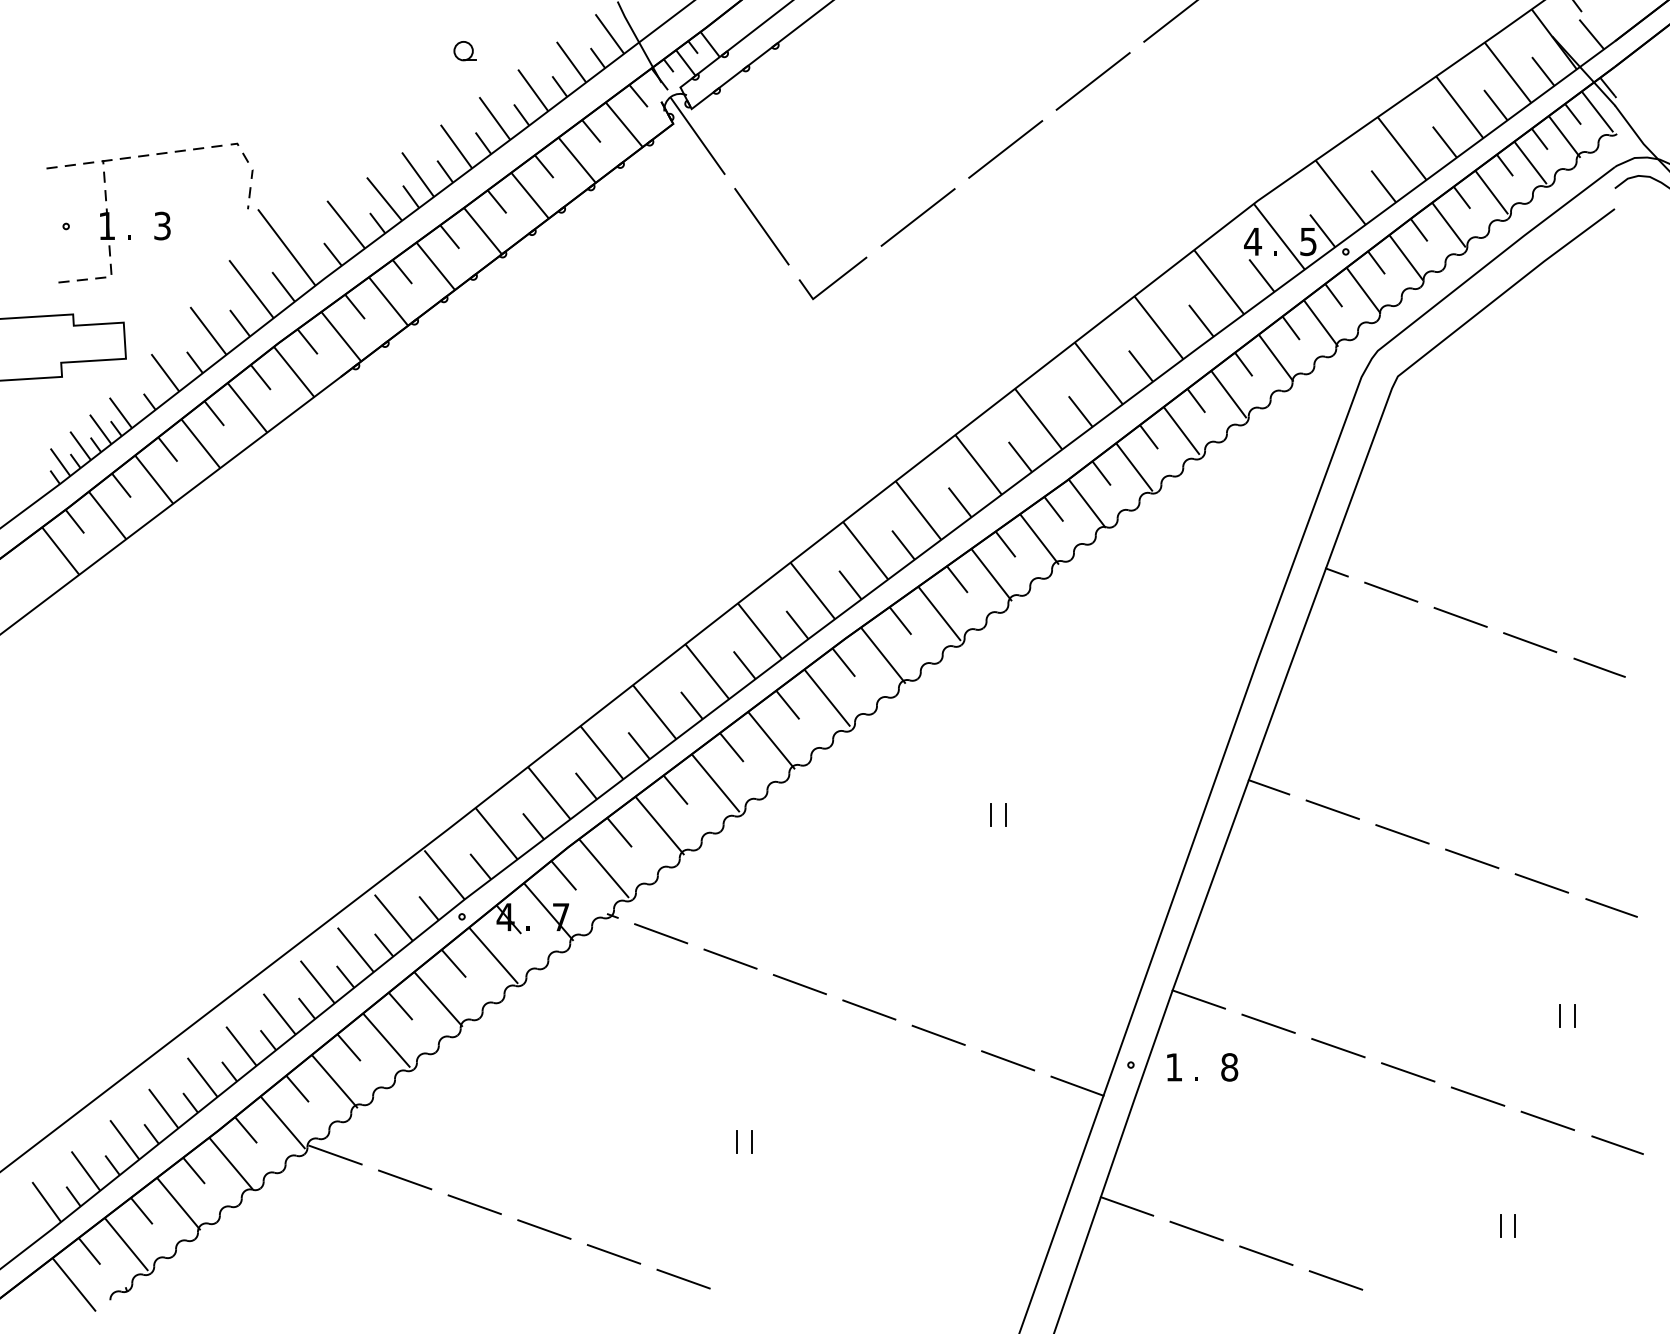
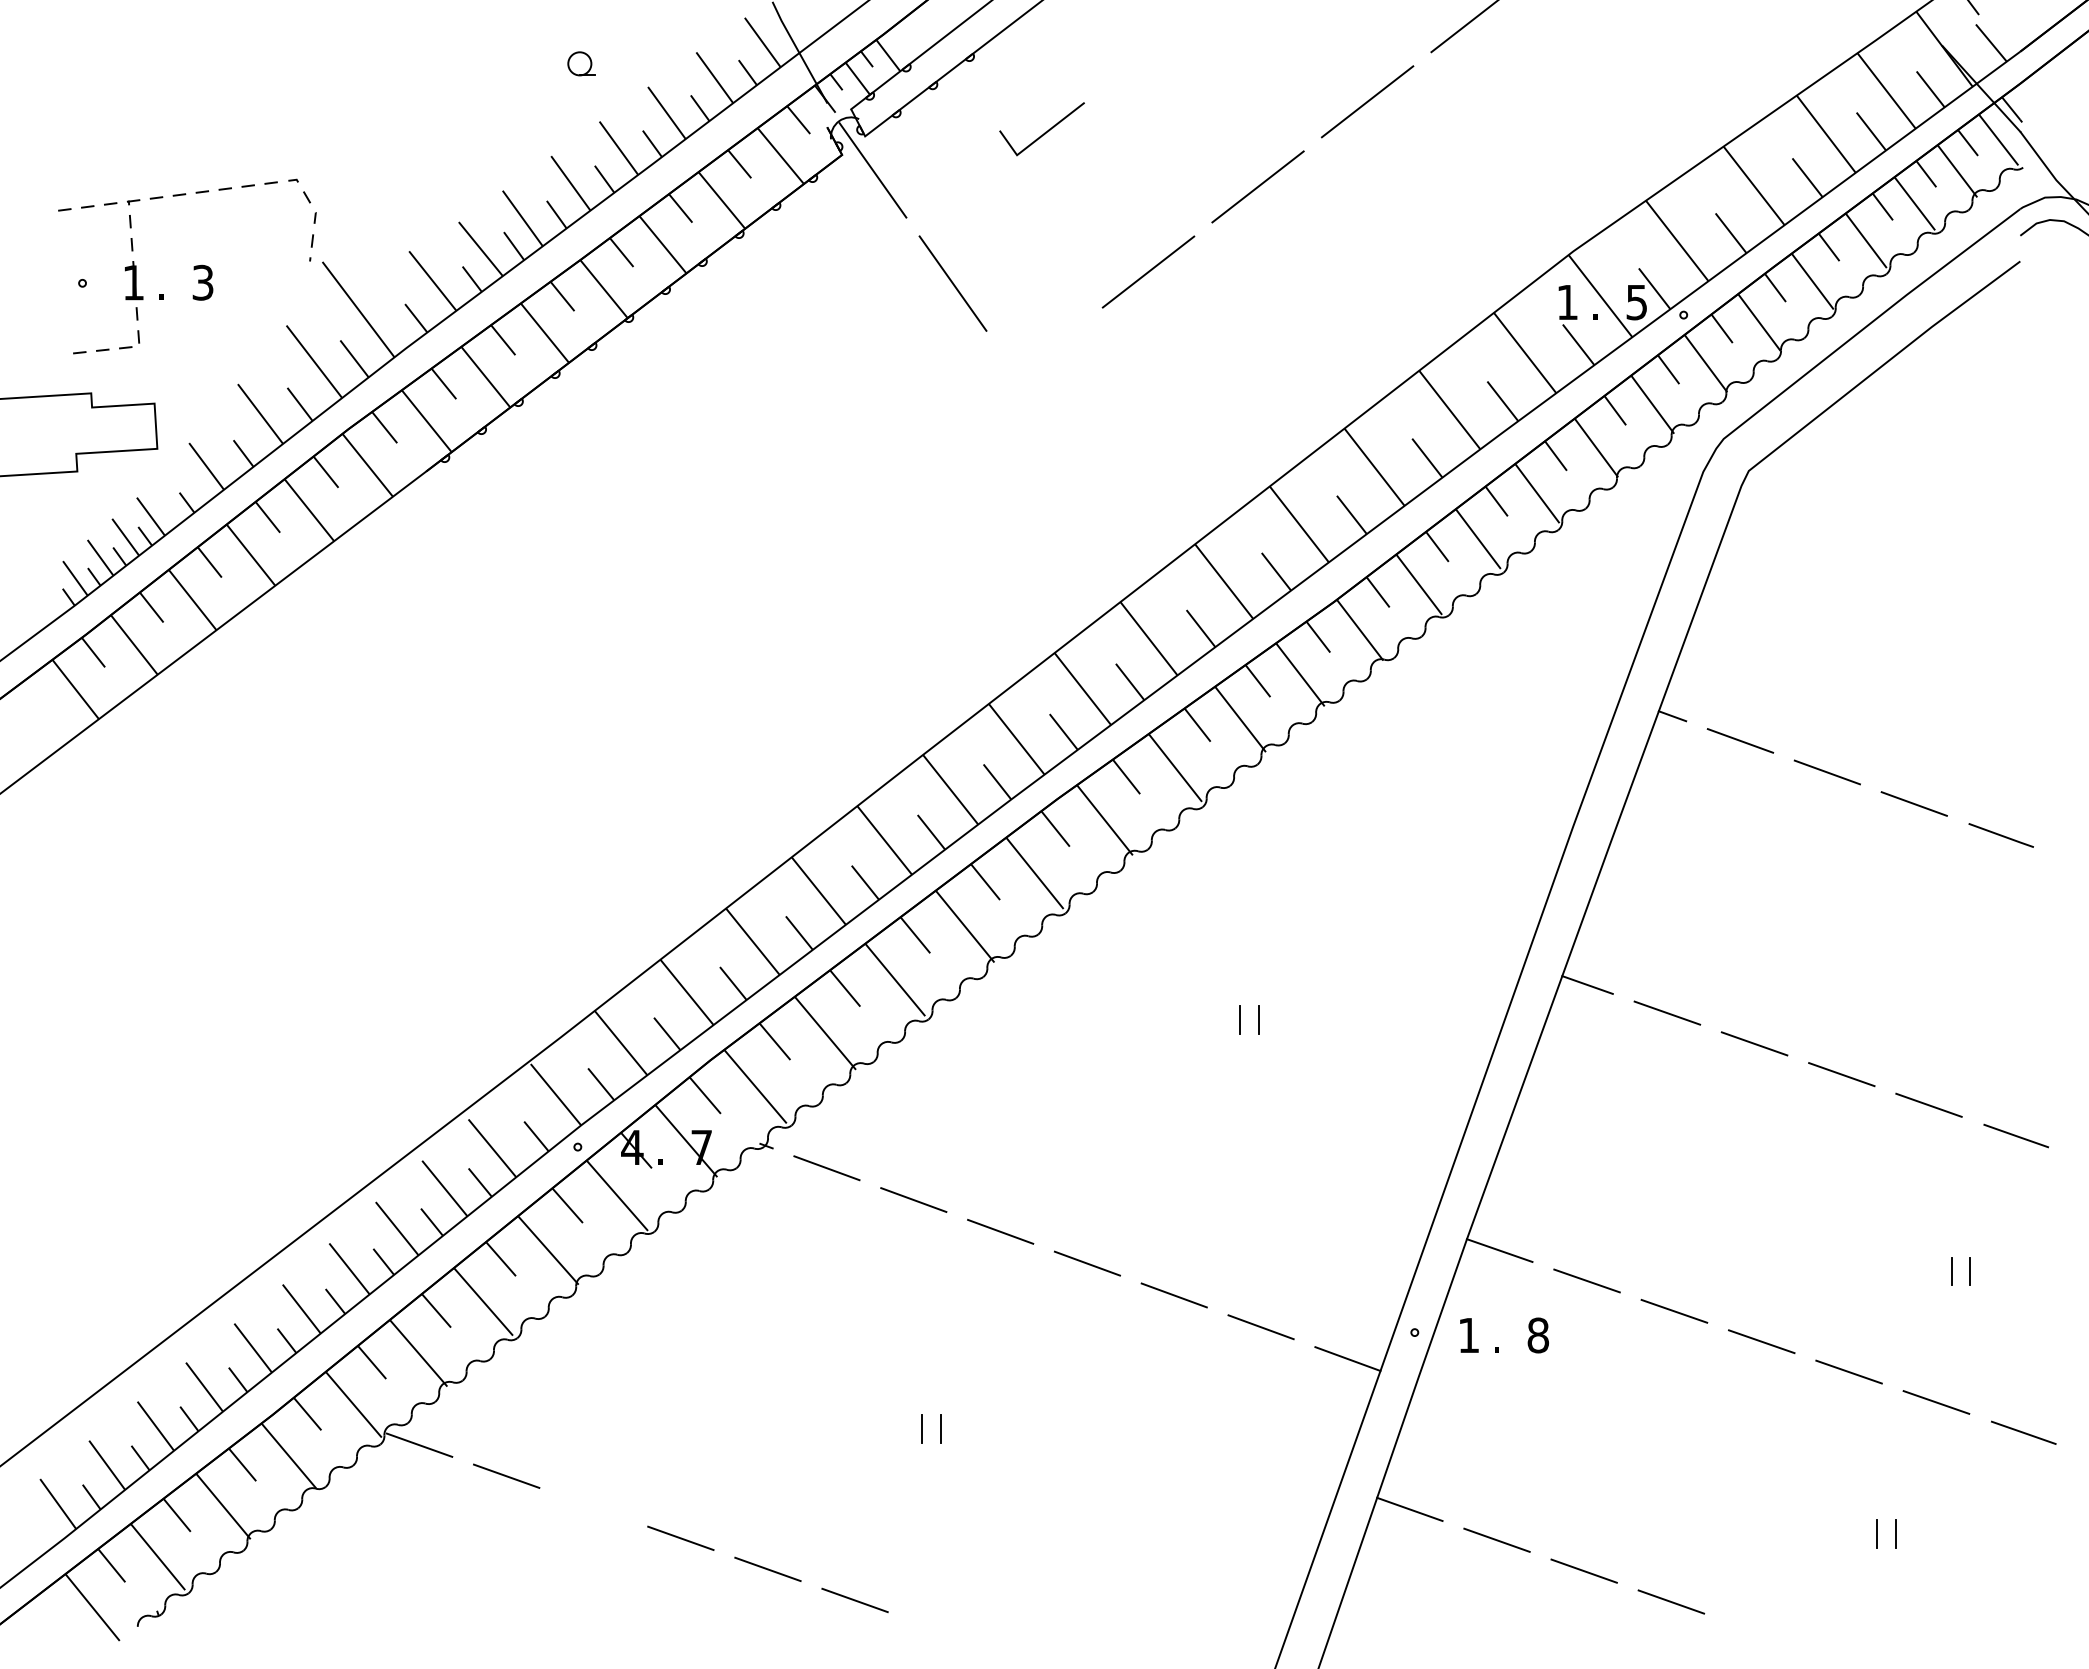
text: (1252, 241) -> (1567, 302), 4 -> 1
line: (835, 280) -> (1044, 132), moved
line: (474, 1204) -> (593, 1506), removed

